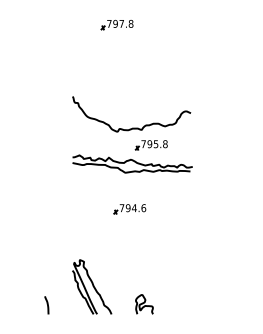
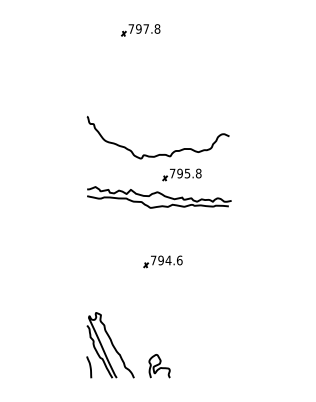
part: (129, 209) -> (162, 261), moved
curve: (47, 305) -> (89, 367), moved
curve: (144, 305) -> (159, 367), moved

